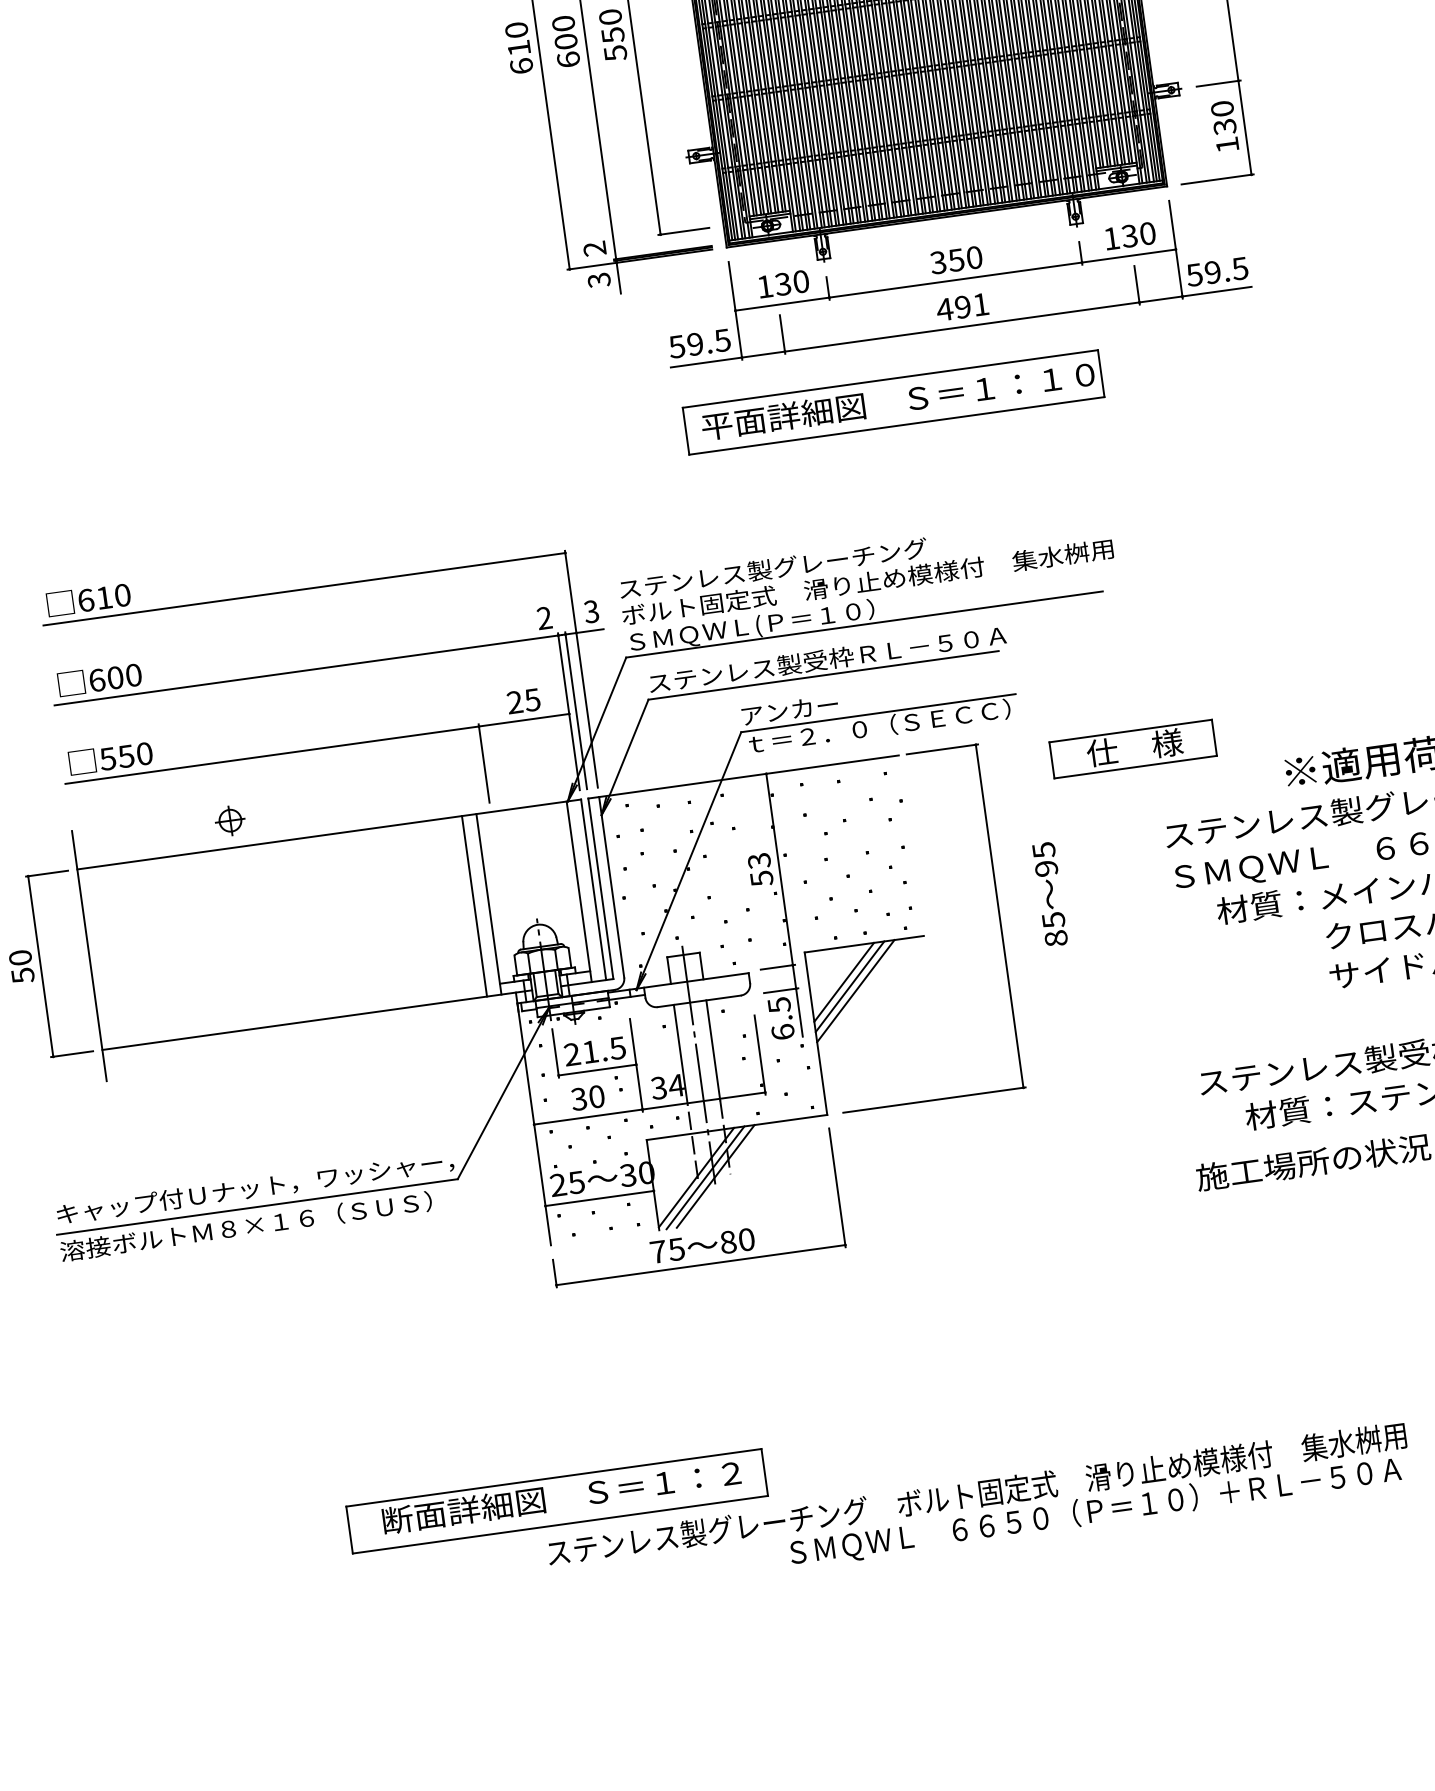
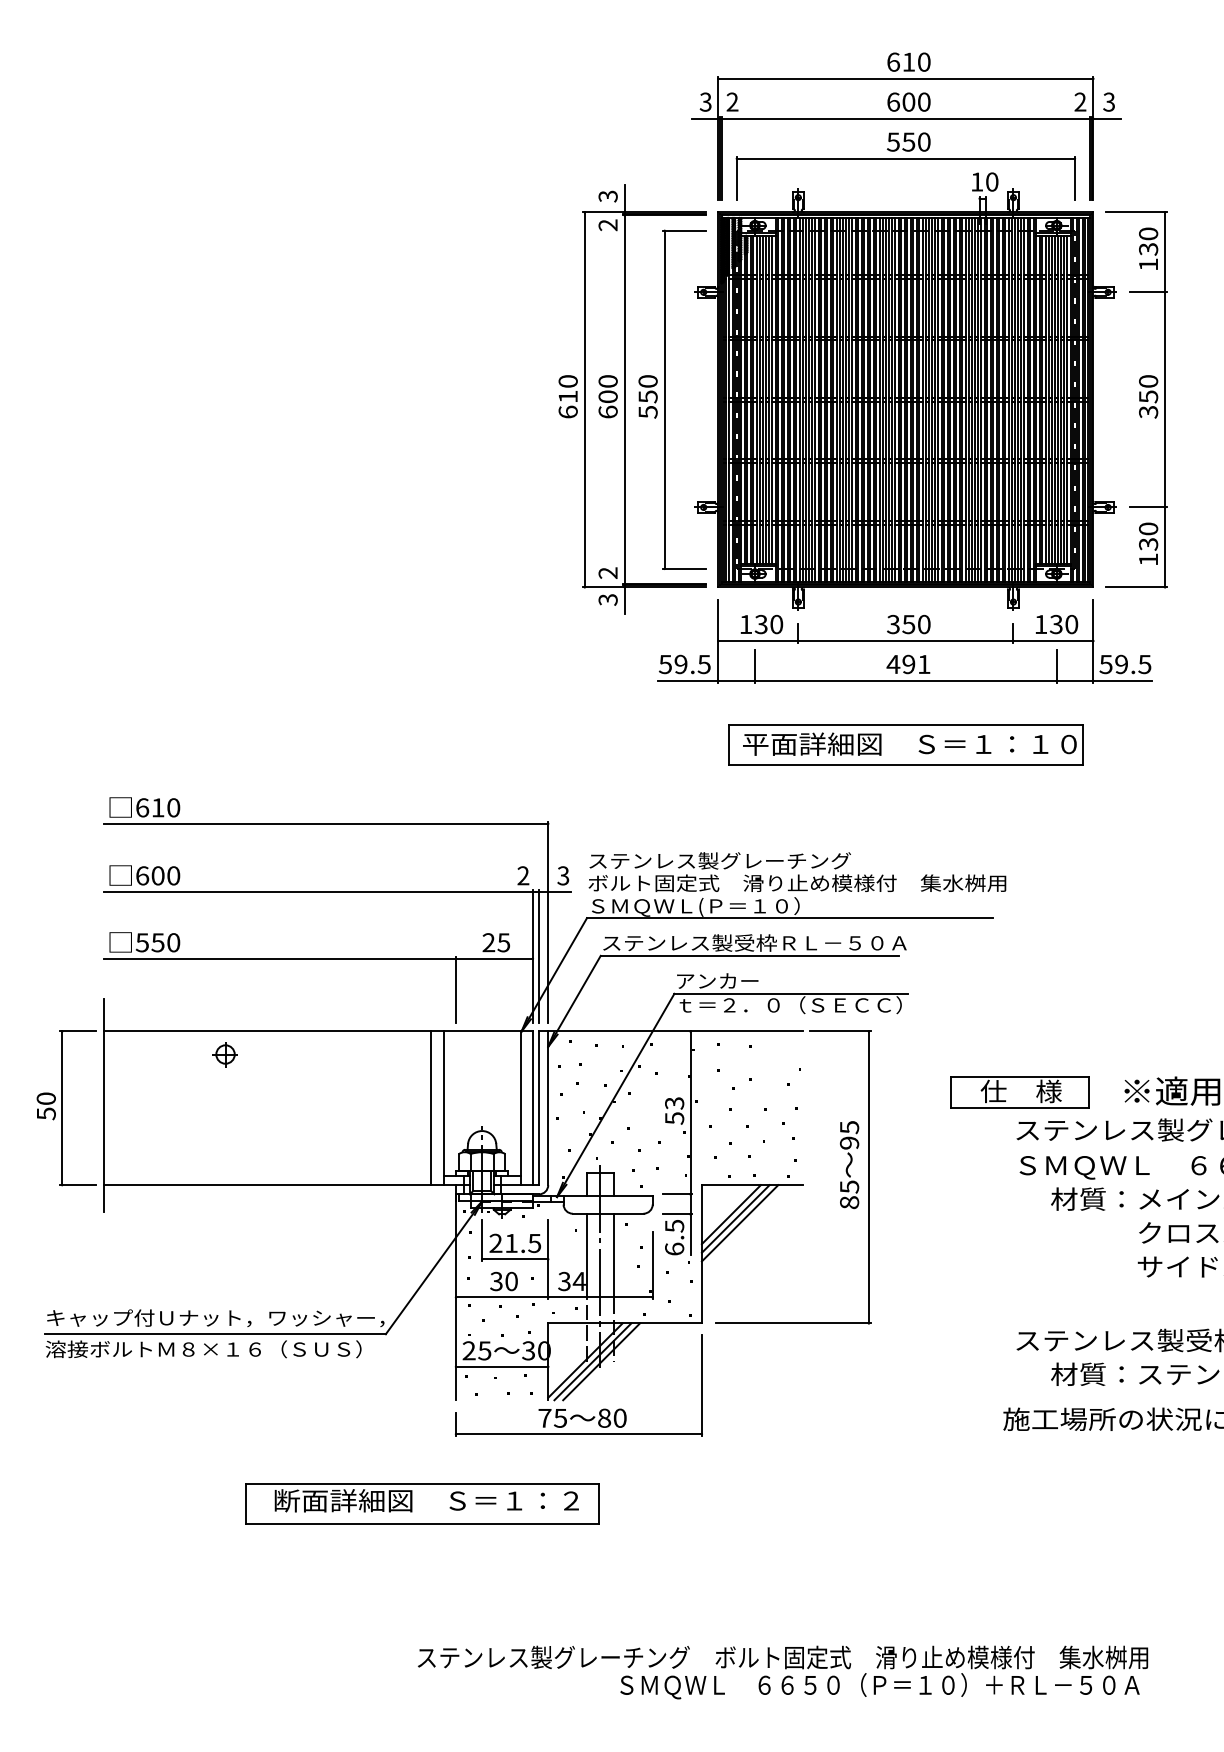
part: (893, 401) -> (905, 744), moved
part: (1132, 749) -> (1019, 1092), moved
part: (229, 820) -> (224, 1054), moved
text: (1050, 894) -> (849, 1165), moved
part: (557, 1500) -> (422, 1503), moved

